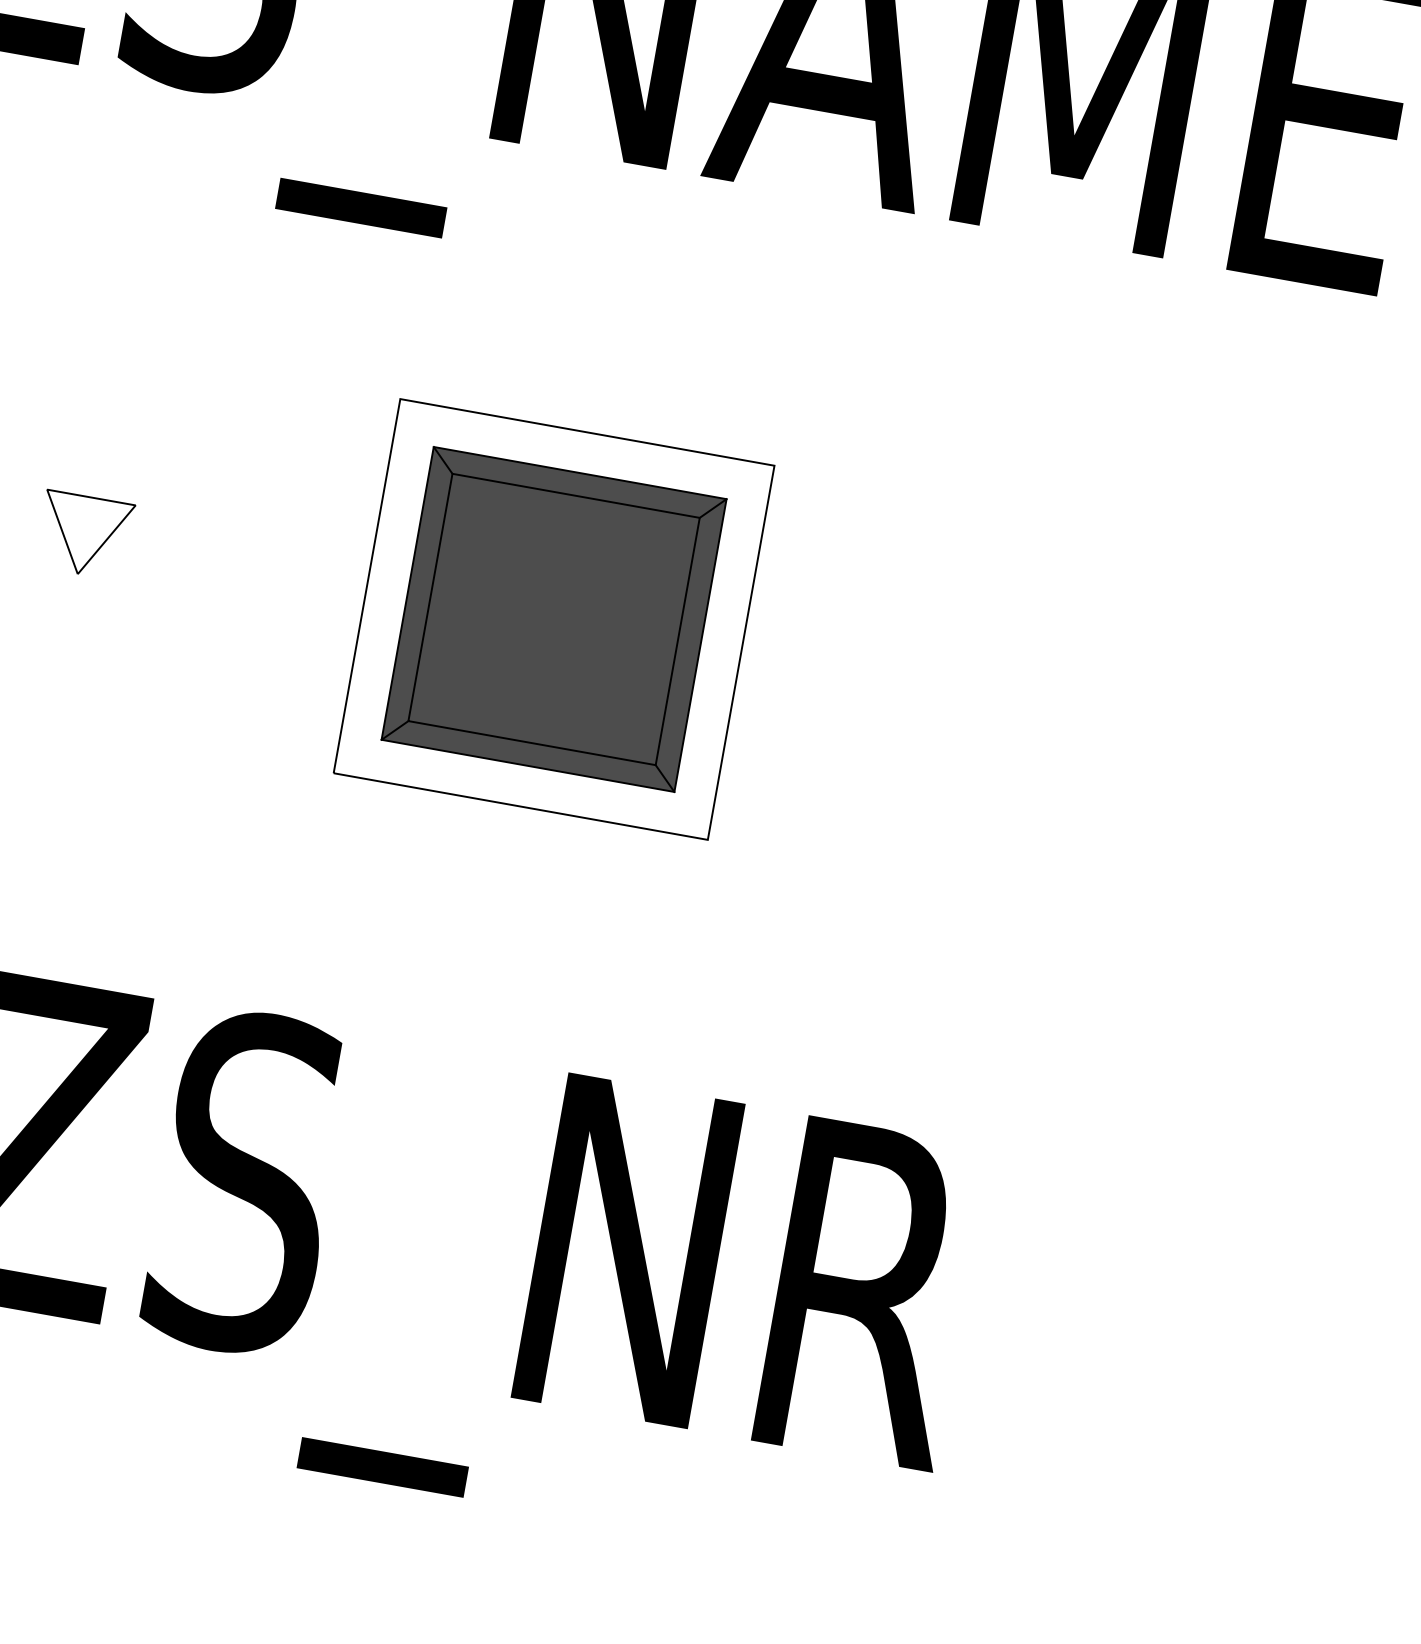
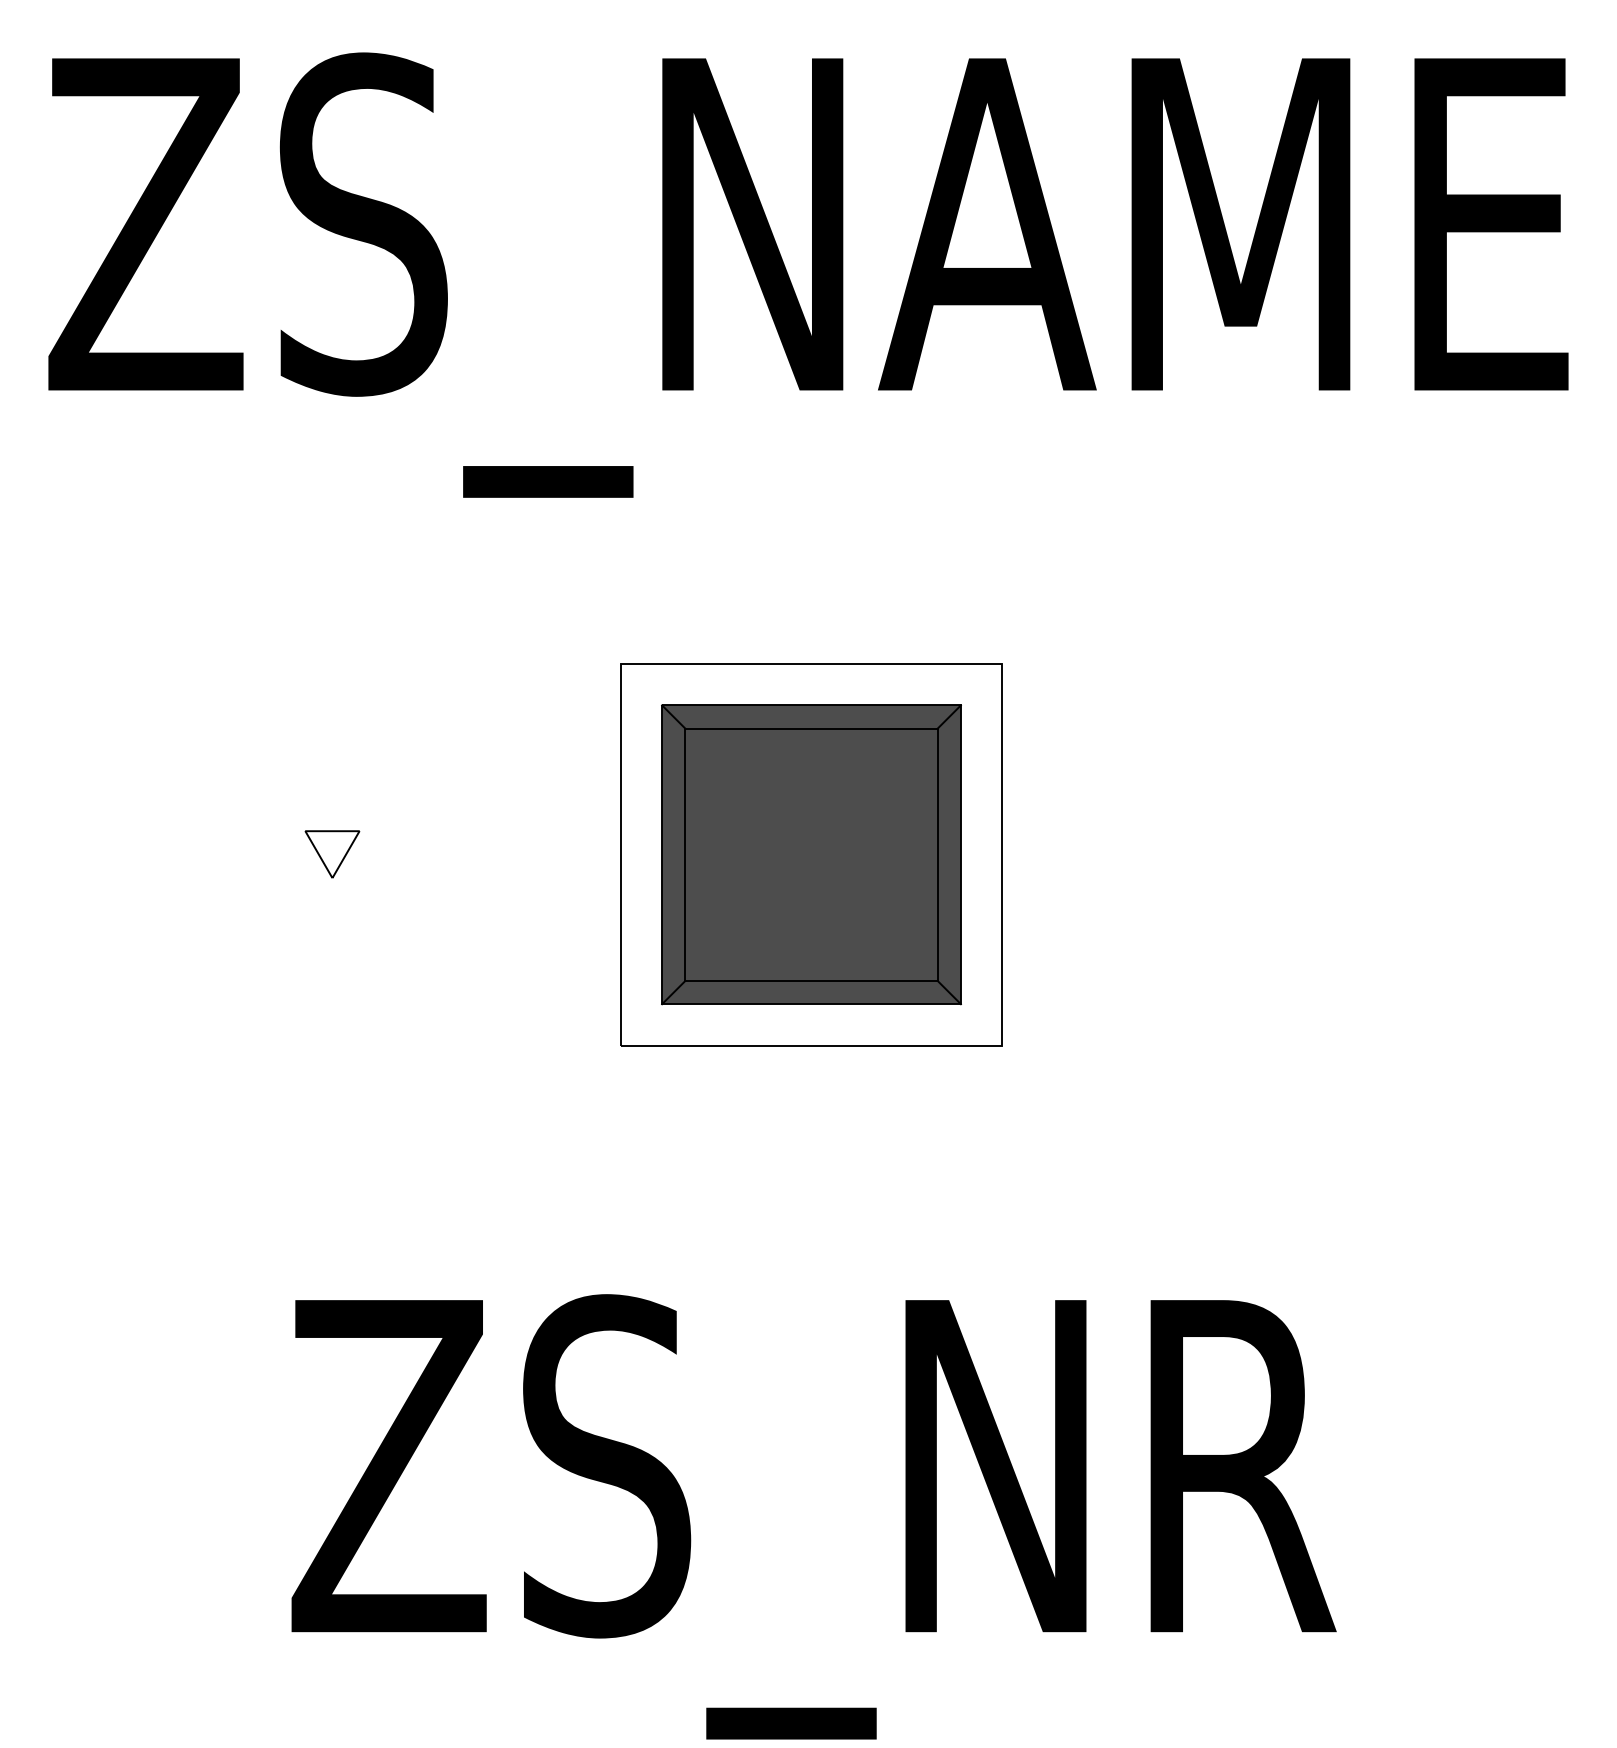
part: (84, 535) -> (332, 854), size x0.6

